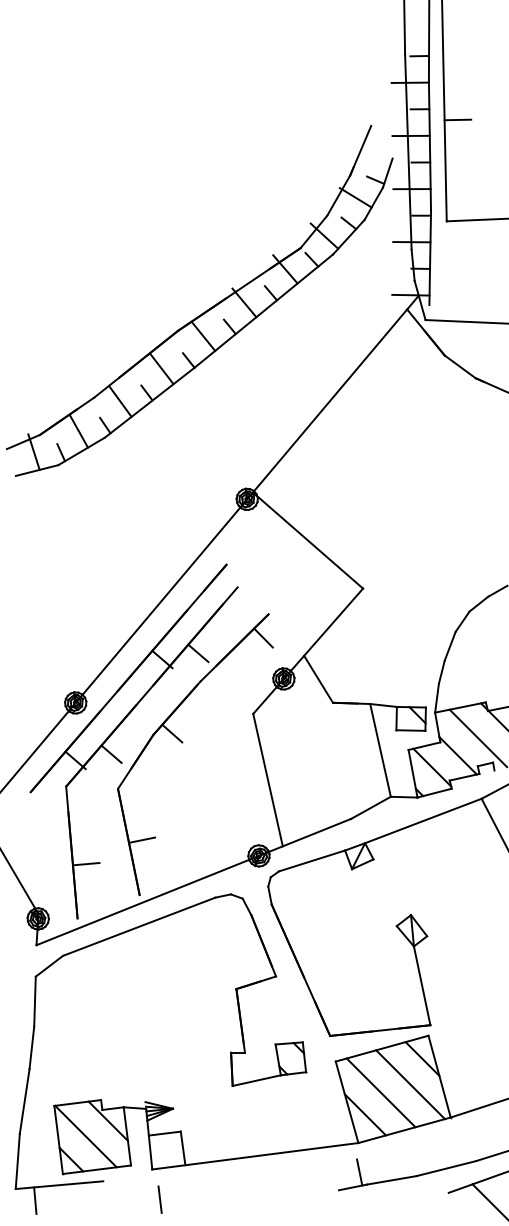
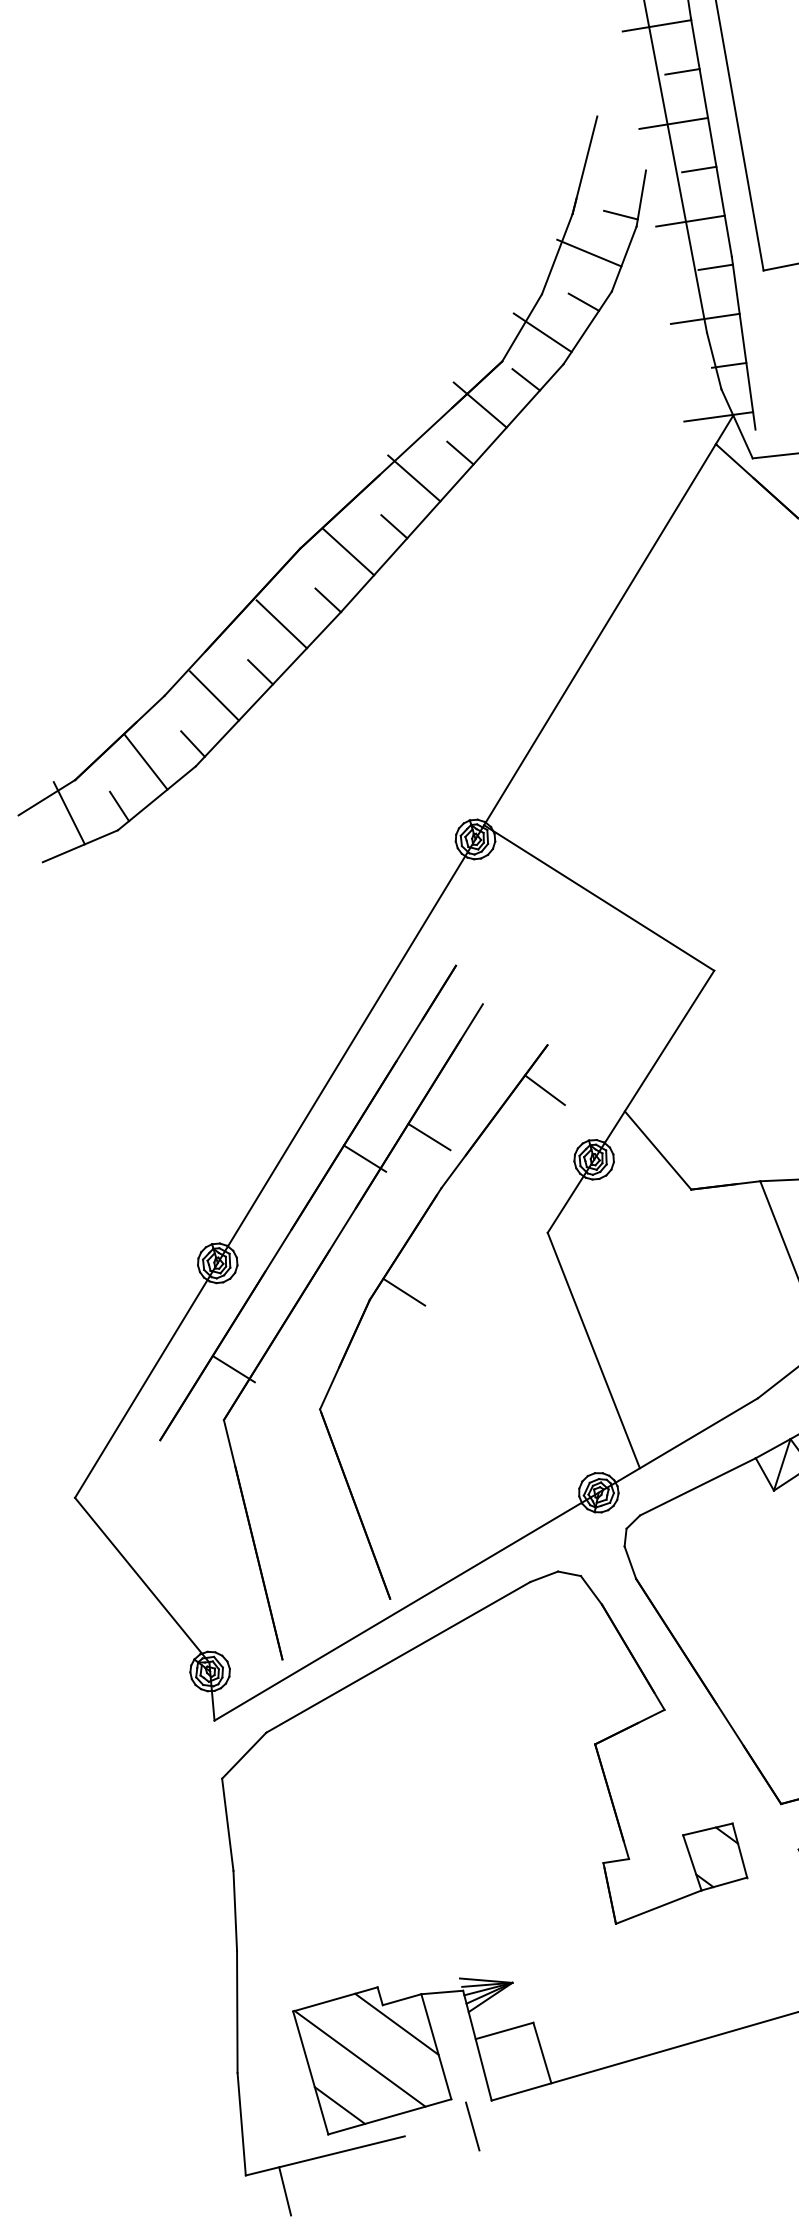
line: (457, 119) -> (754, 79), removed
line: (111, 753) -> (297, 1346), removed
line: (142, 839) -> (379, 1495), removed
line: (85, 864) -> (281, 1557), removed
line: (159, 1199) -> (471, 2126), moved

